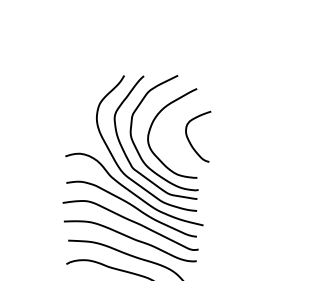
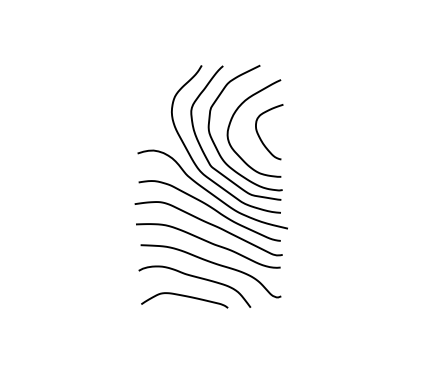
curve: (190, 140) -> (260, 136), moved

